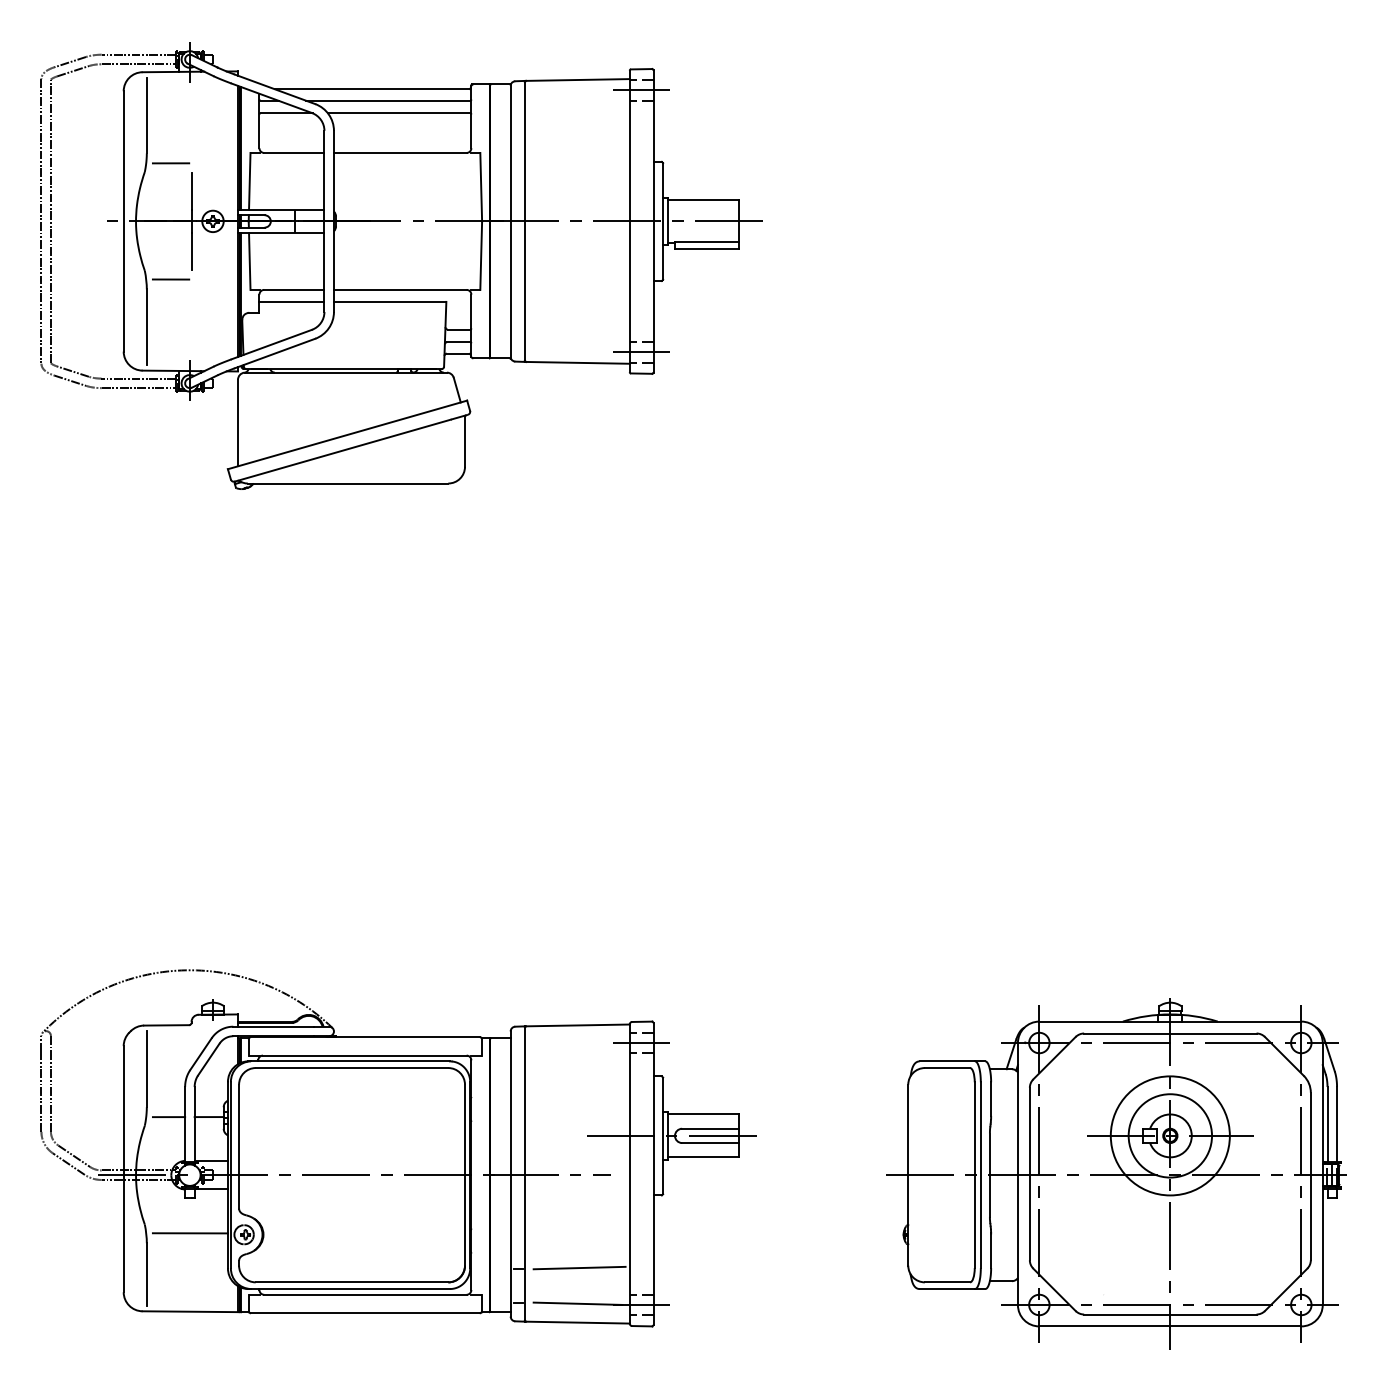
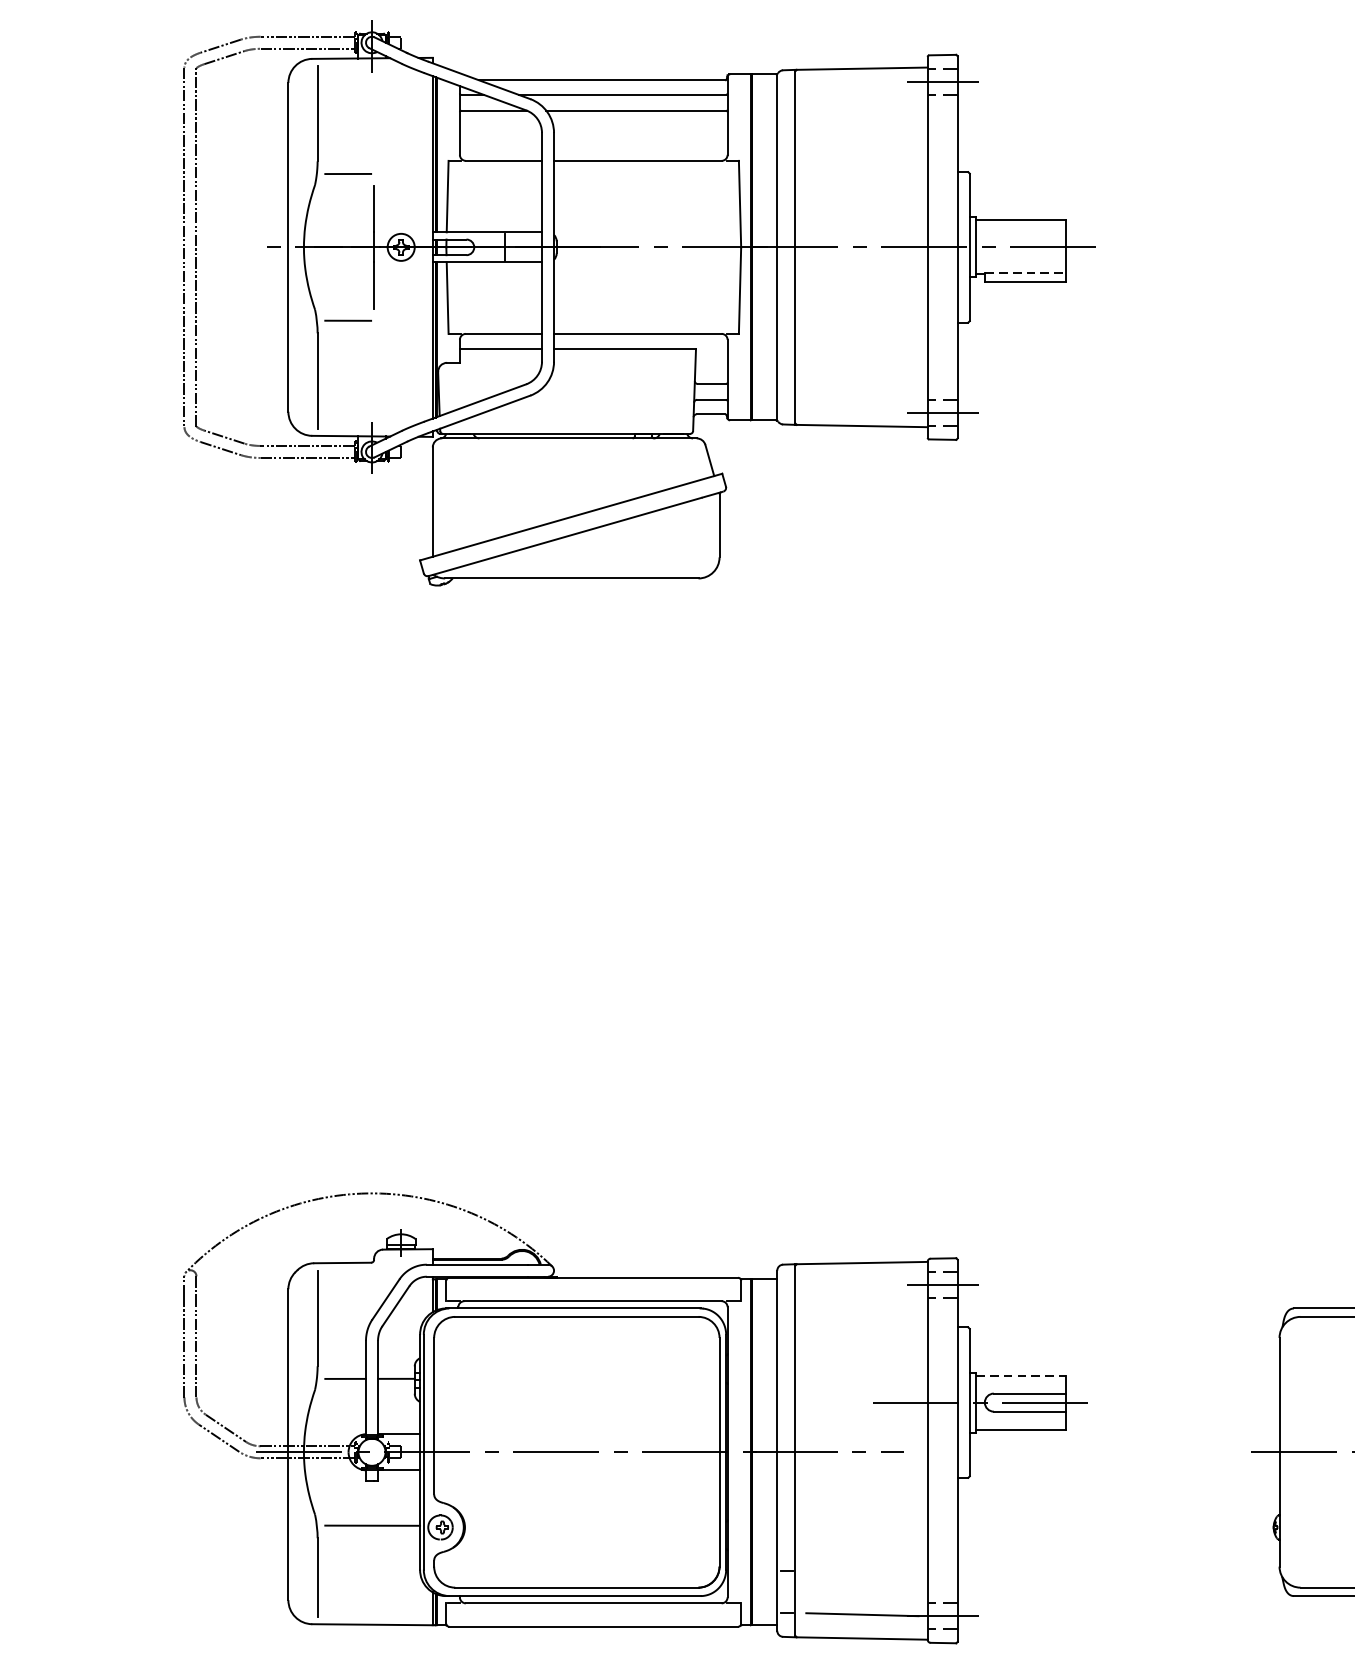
line: (707, 241) -> (1025, 272), solid -> dashed
line: (703, 1114) -> (1020, 1375), solid -> dashed
line: (579, 1267) -> (864, 1568), removed

